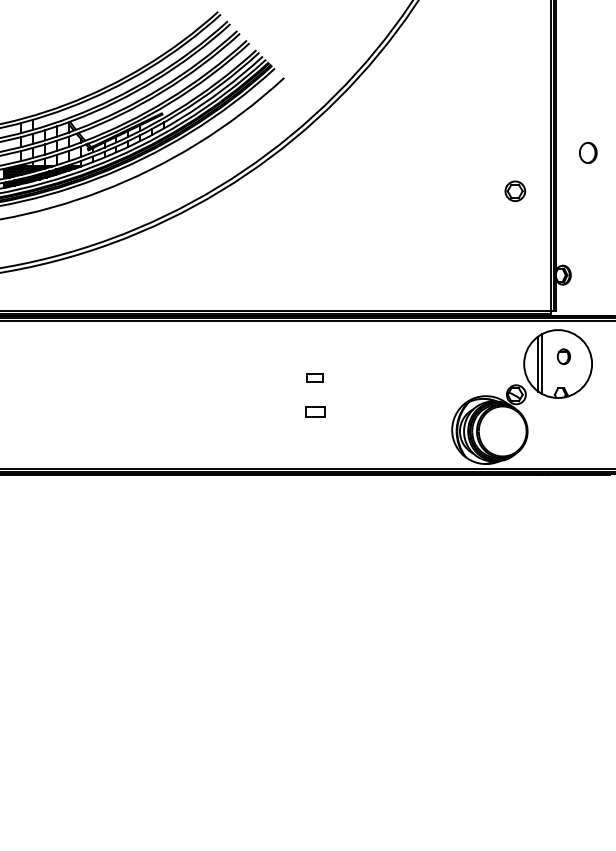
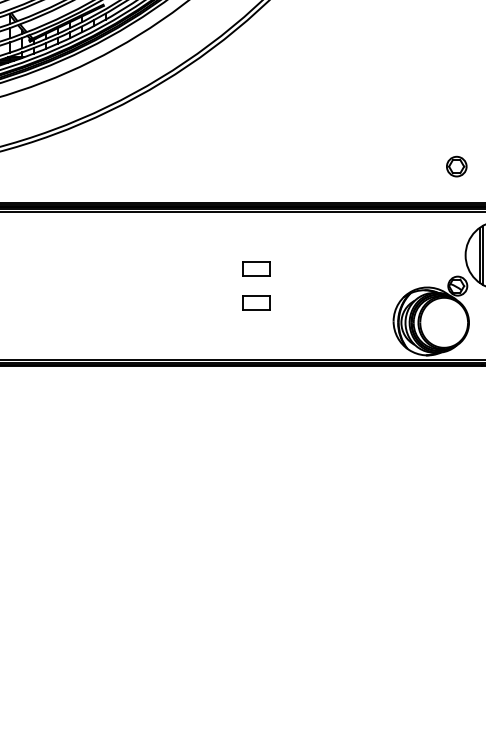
part: (515, 190) -> (456, 165), moved
part: (314, 377) -> (255, 268), size x1.67
part: (314, 411) -> (255, 302), size x1.43

